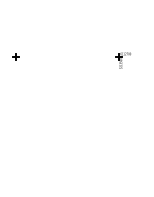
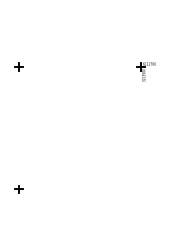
part: (15, 158) -> (18, 188), added

